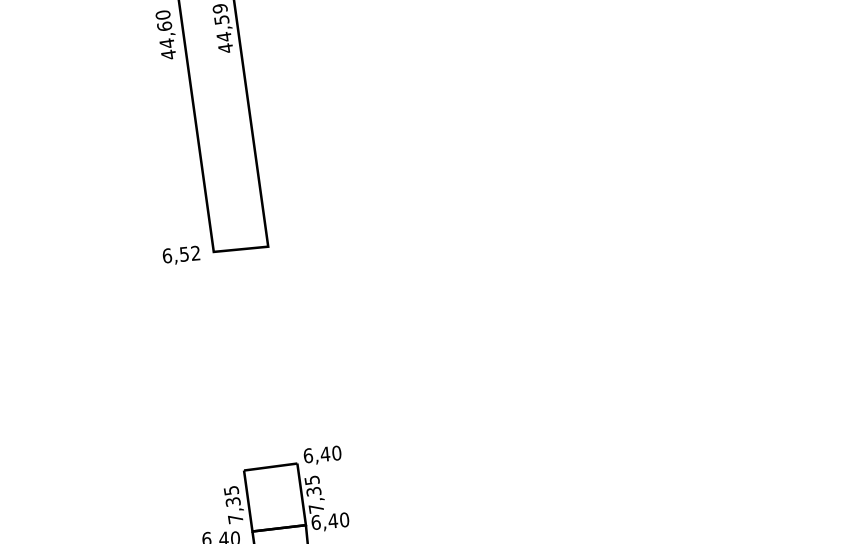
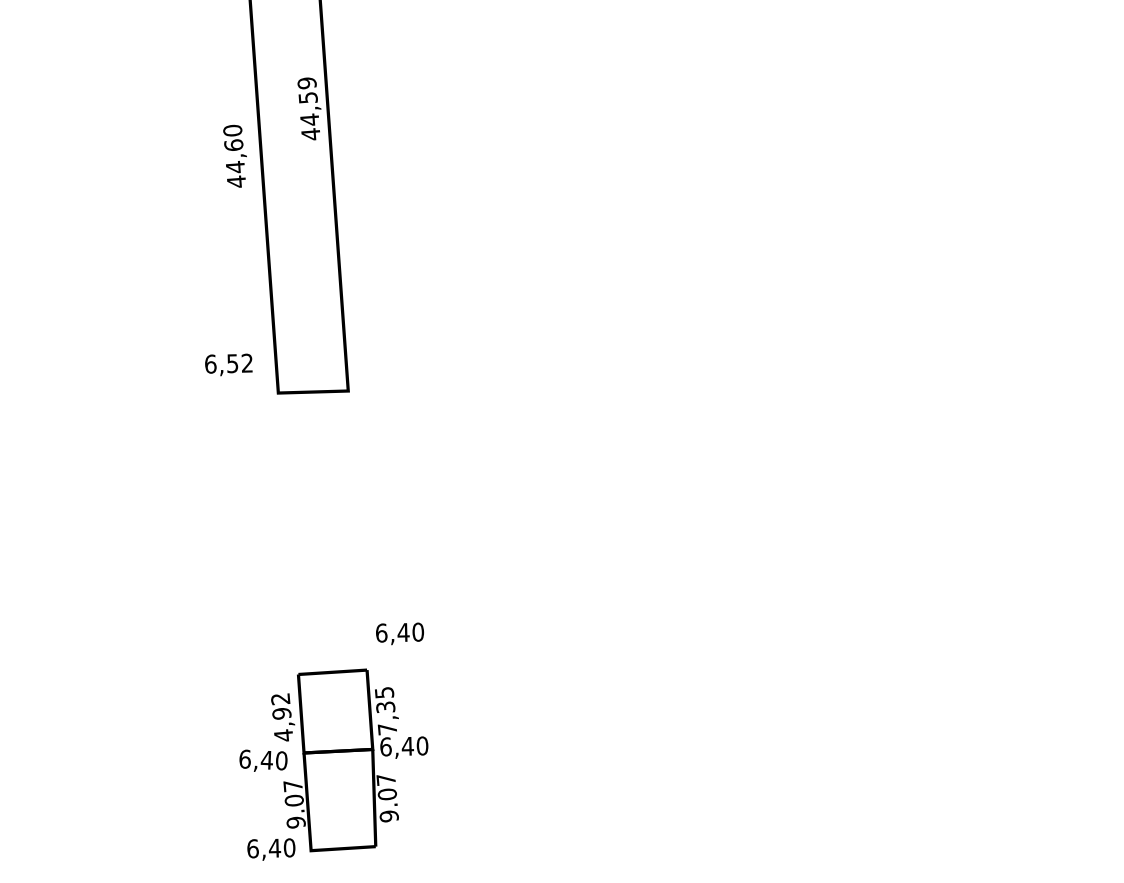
text: (165, 34) -> (234, 155), moved
text: (181, 255) -> (228, 364), moved
text: (322, 455) -> (399, 633), moved
text: (233, 504) -> (282, 717), 7,35 -> 4,92

